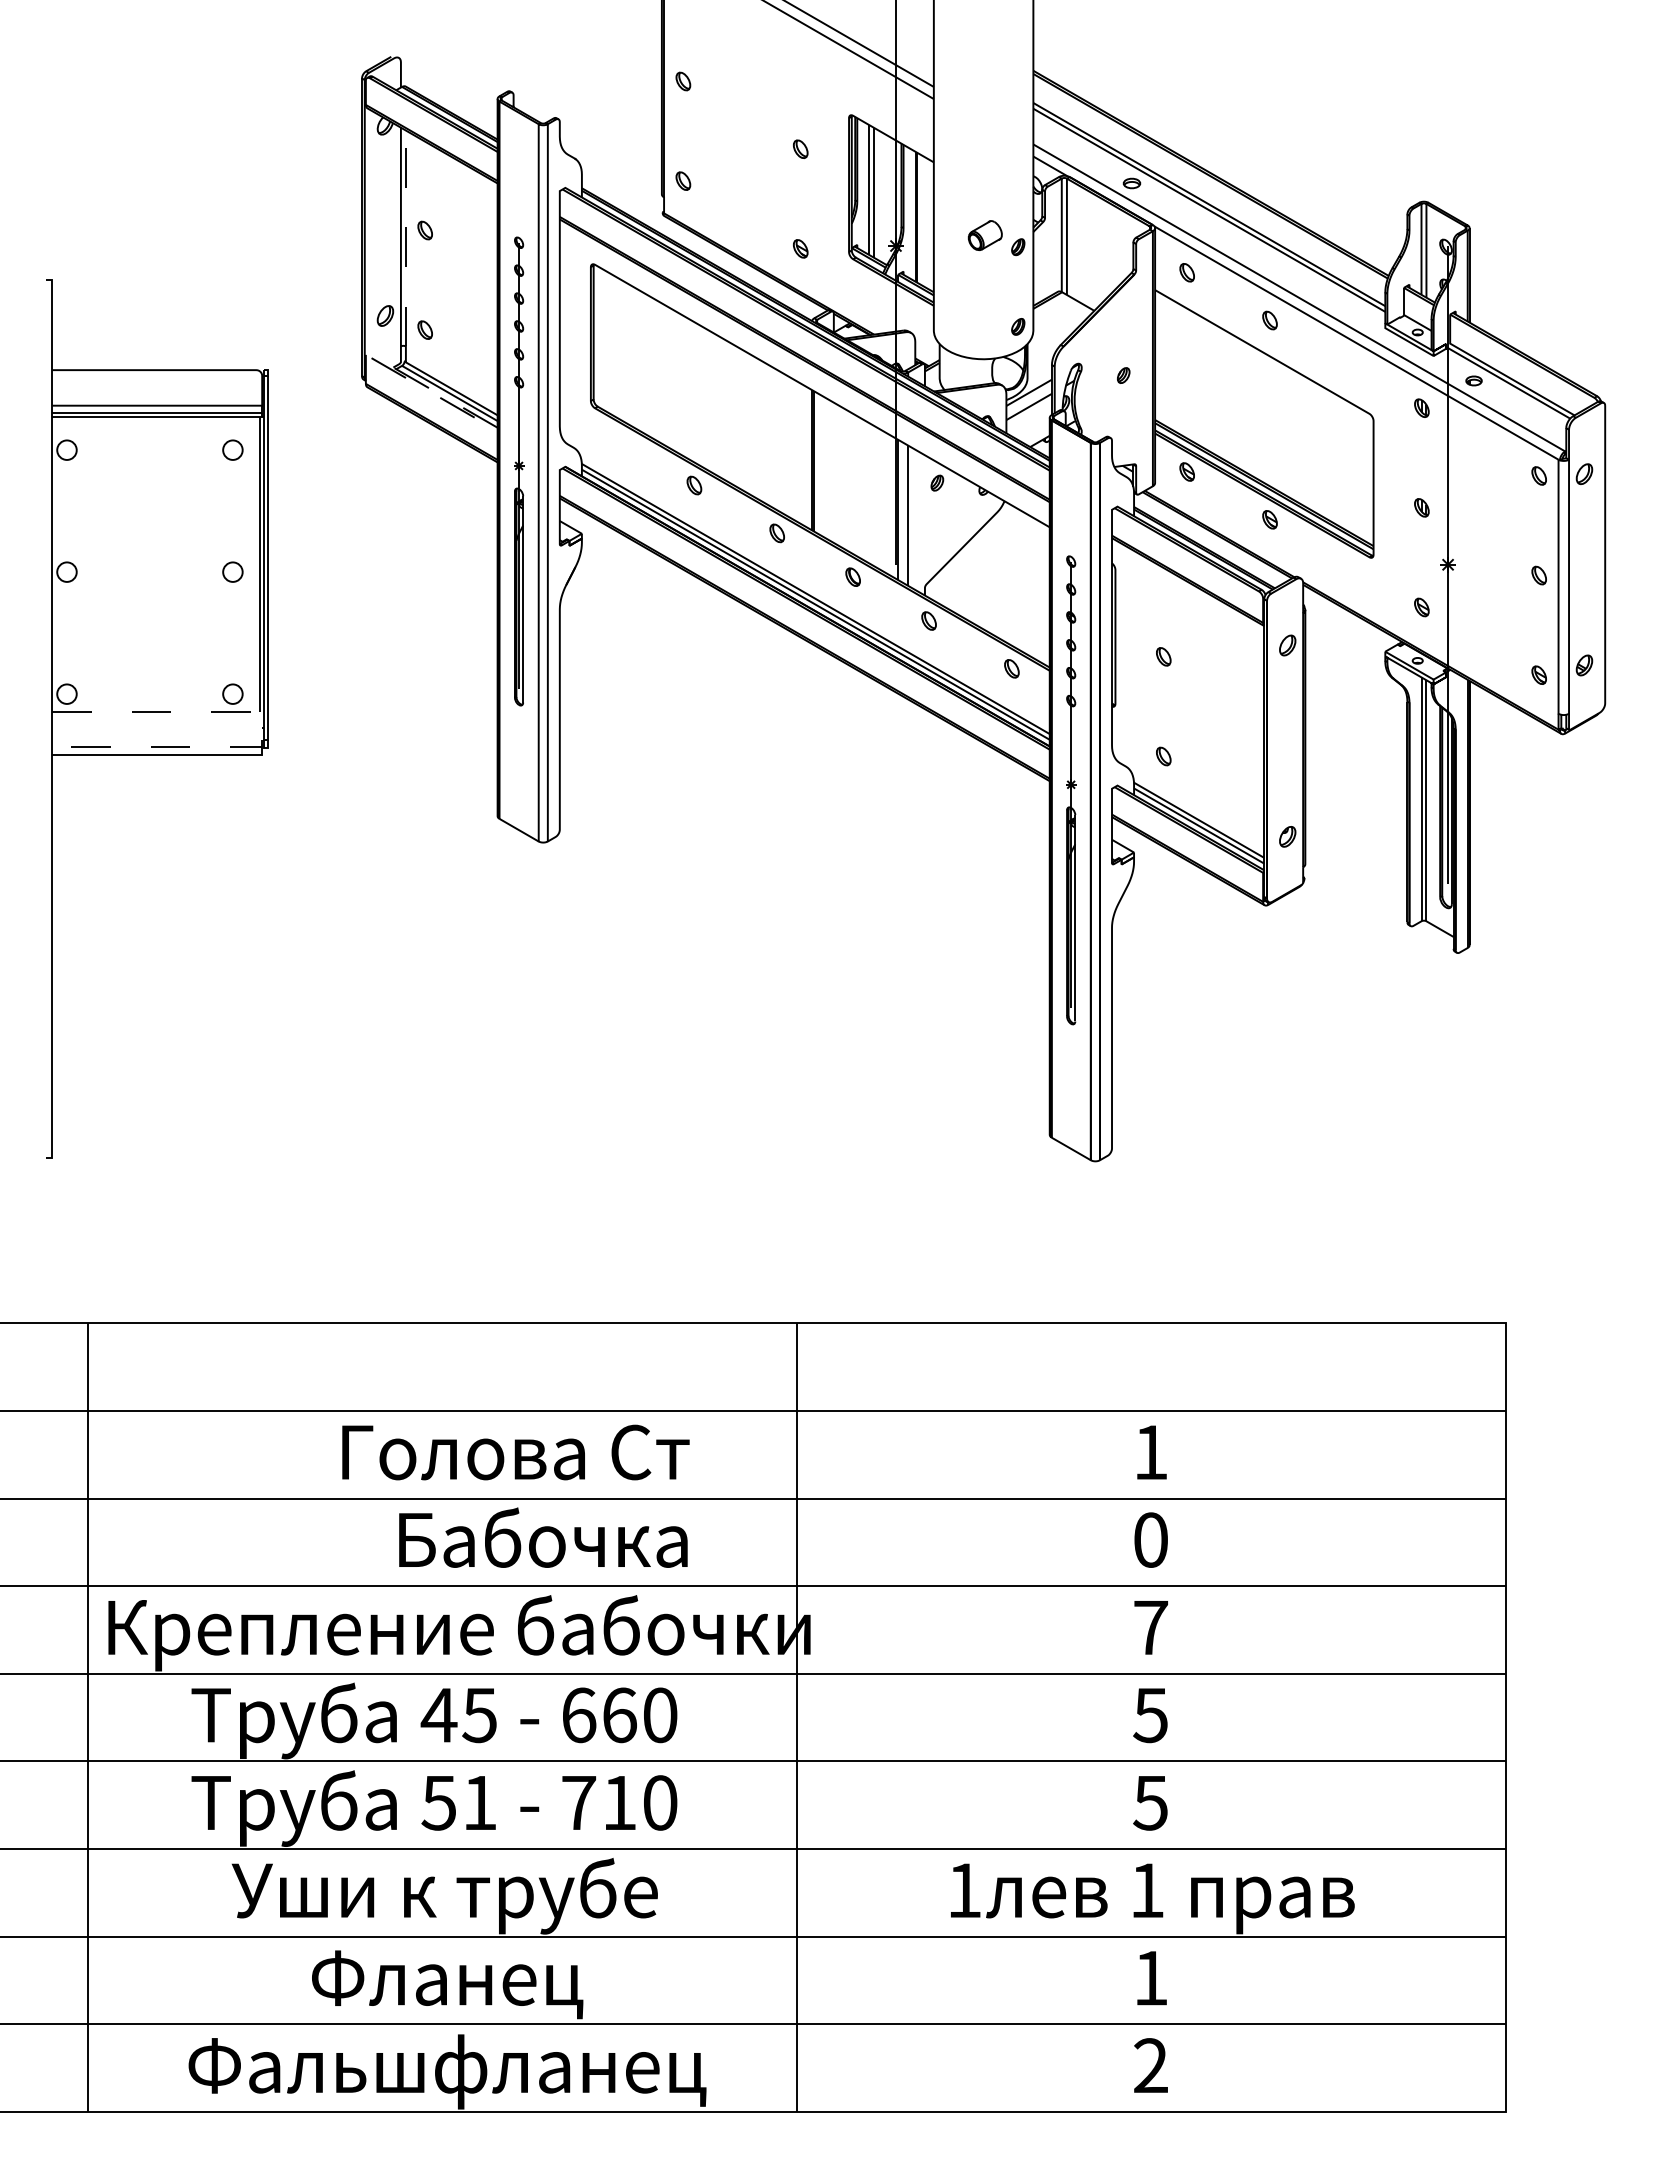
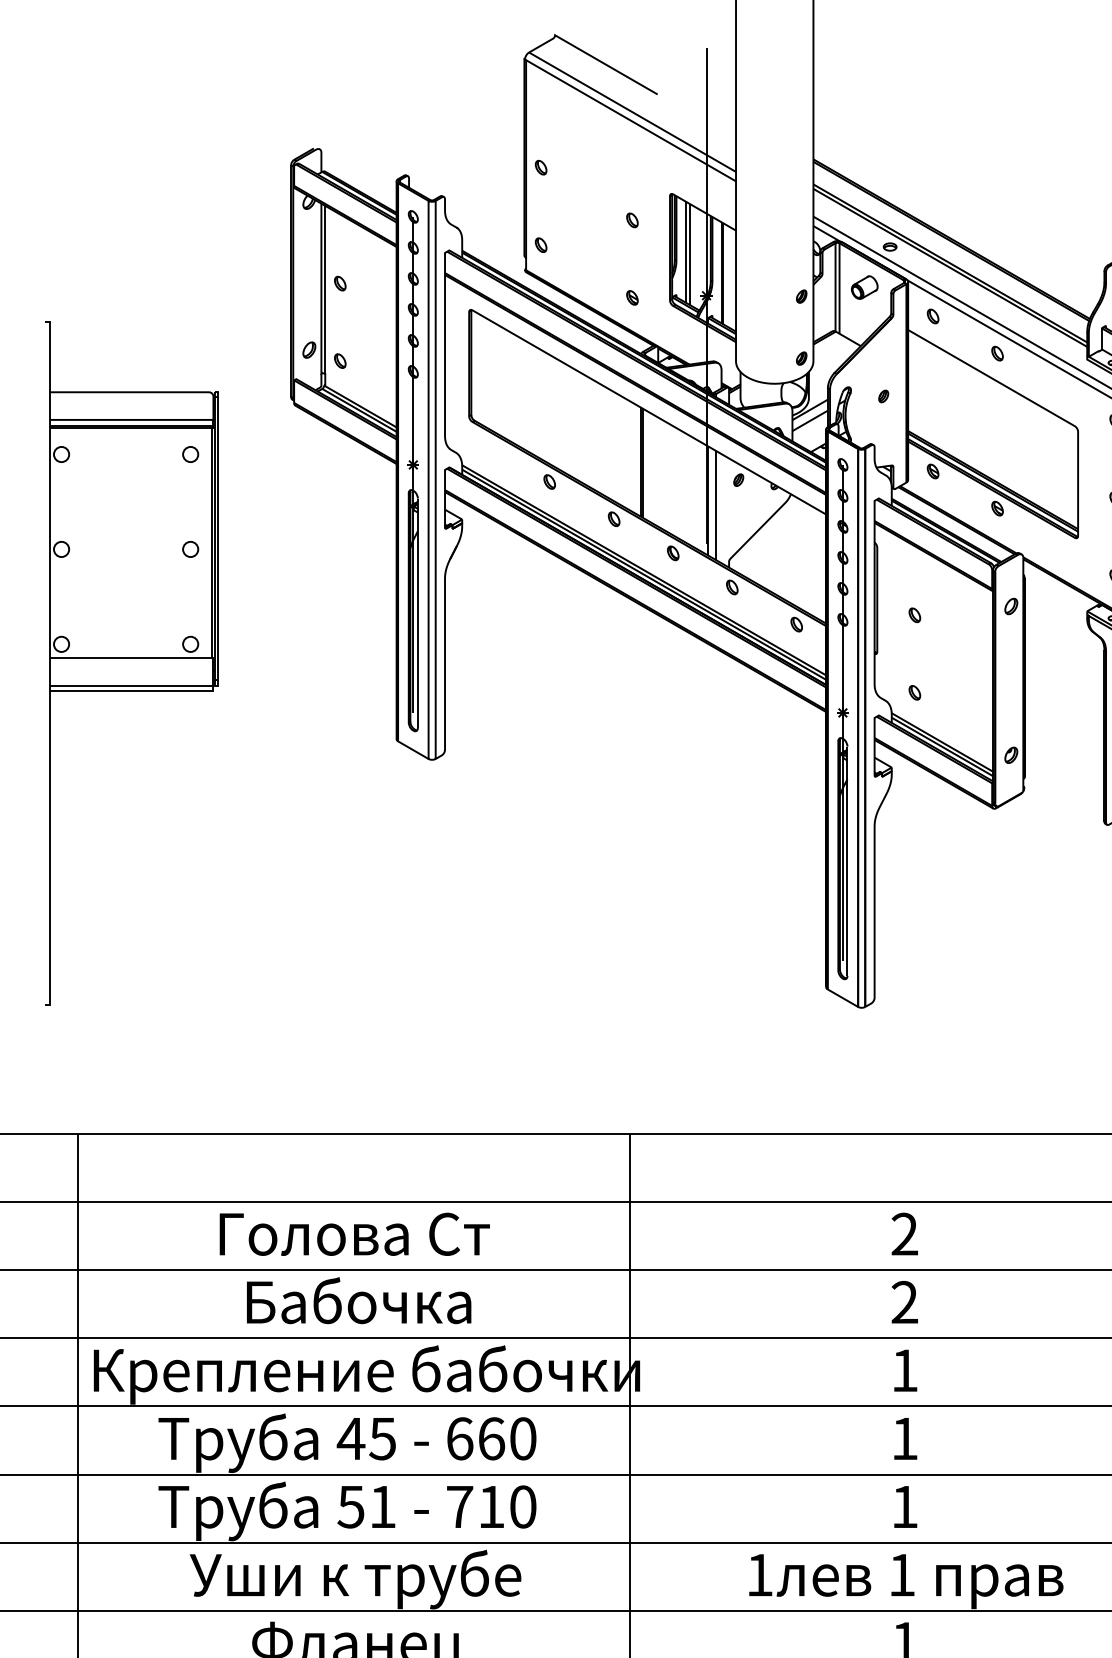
part: (984, 235) -> (864, 287), moved
line: (405, 238) -> (324, 289), dashed -> solid
line: (365, 354) -> (293, 380), dashed -> solid
part: (518, 471) -> (412, 471), size x1.43
line: (262, 729) -> (213, 671), dashed -> solid
part: (1070, 790) -> (842, 719), size x1.43
text: (1150, 1451) -> (904, 1233), 1 -> 2
text: (515, 1452) -> (354, 1234), moved
text: (543, 1537) -> (359, 1300), moved
text: (1150, 1539) -> (904, 1302), 0 -> 2
text: (1151, 1627) -> (905, 1370), 7 -> 1
text: (1150, 1715) -> (904, 1438), 5 -> 1
text: (1150, 1803) -> (904, 1507), 5 -> 1

